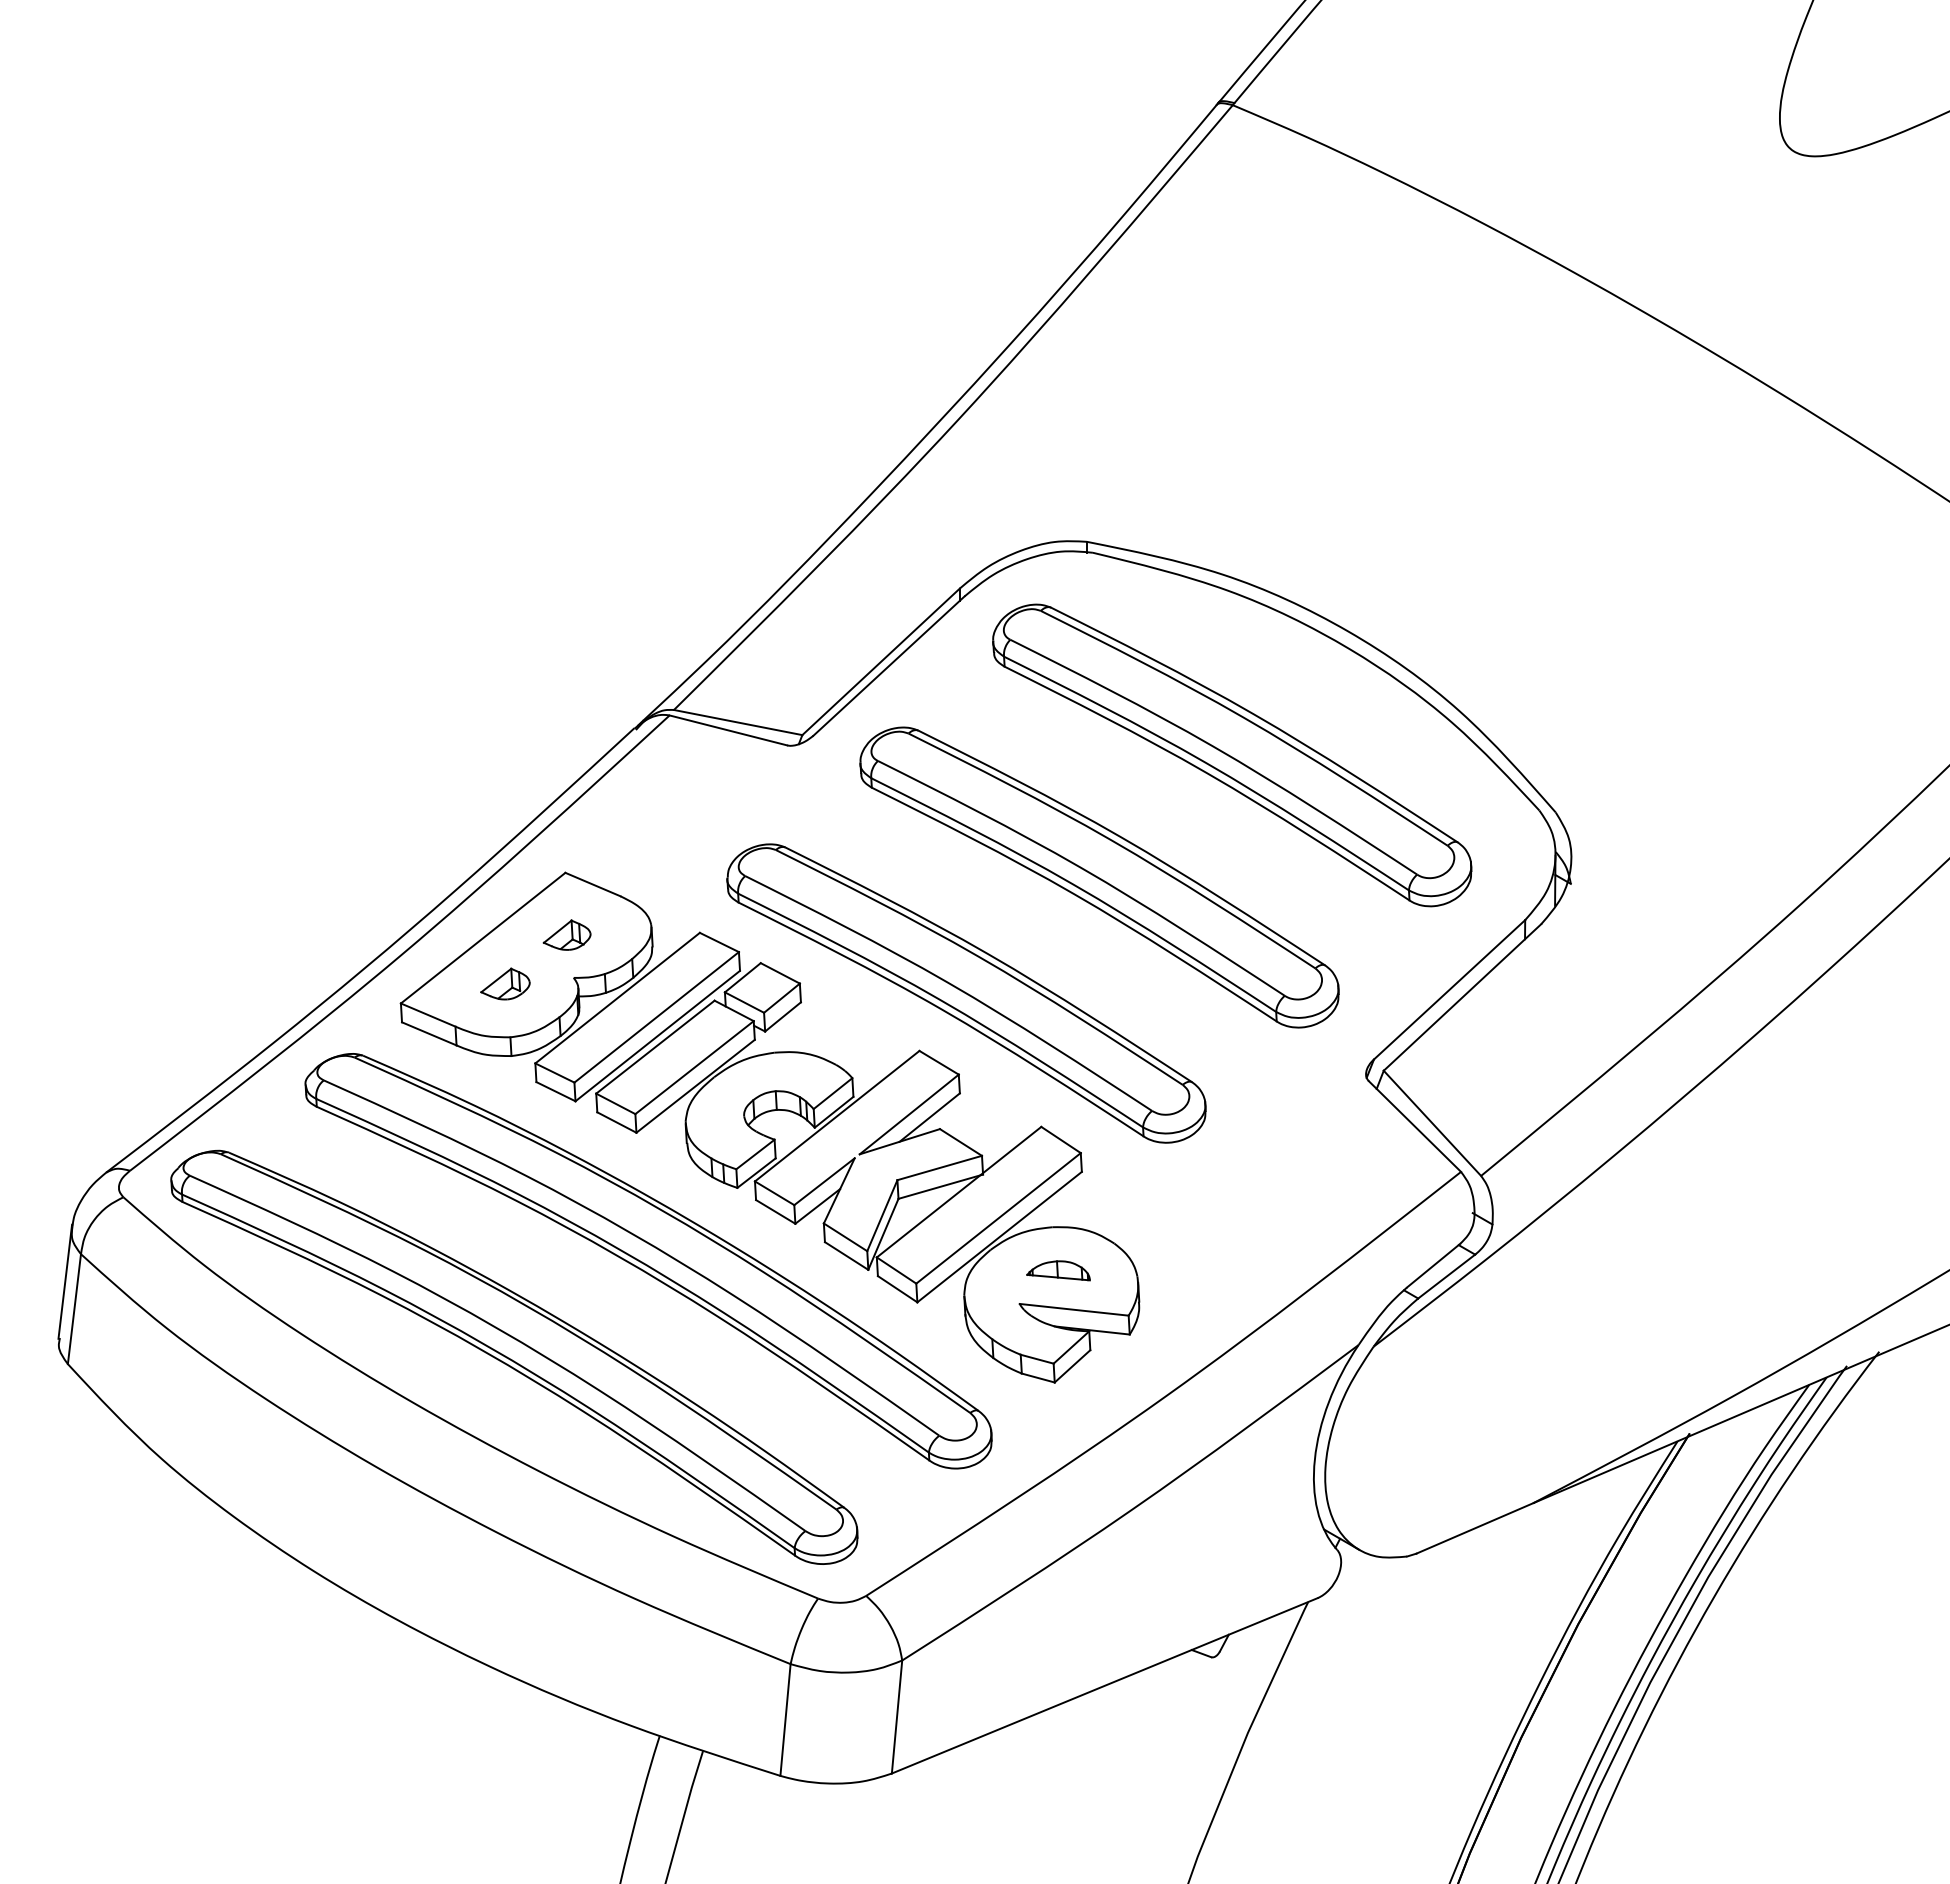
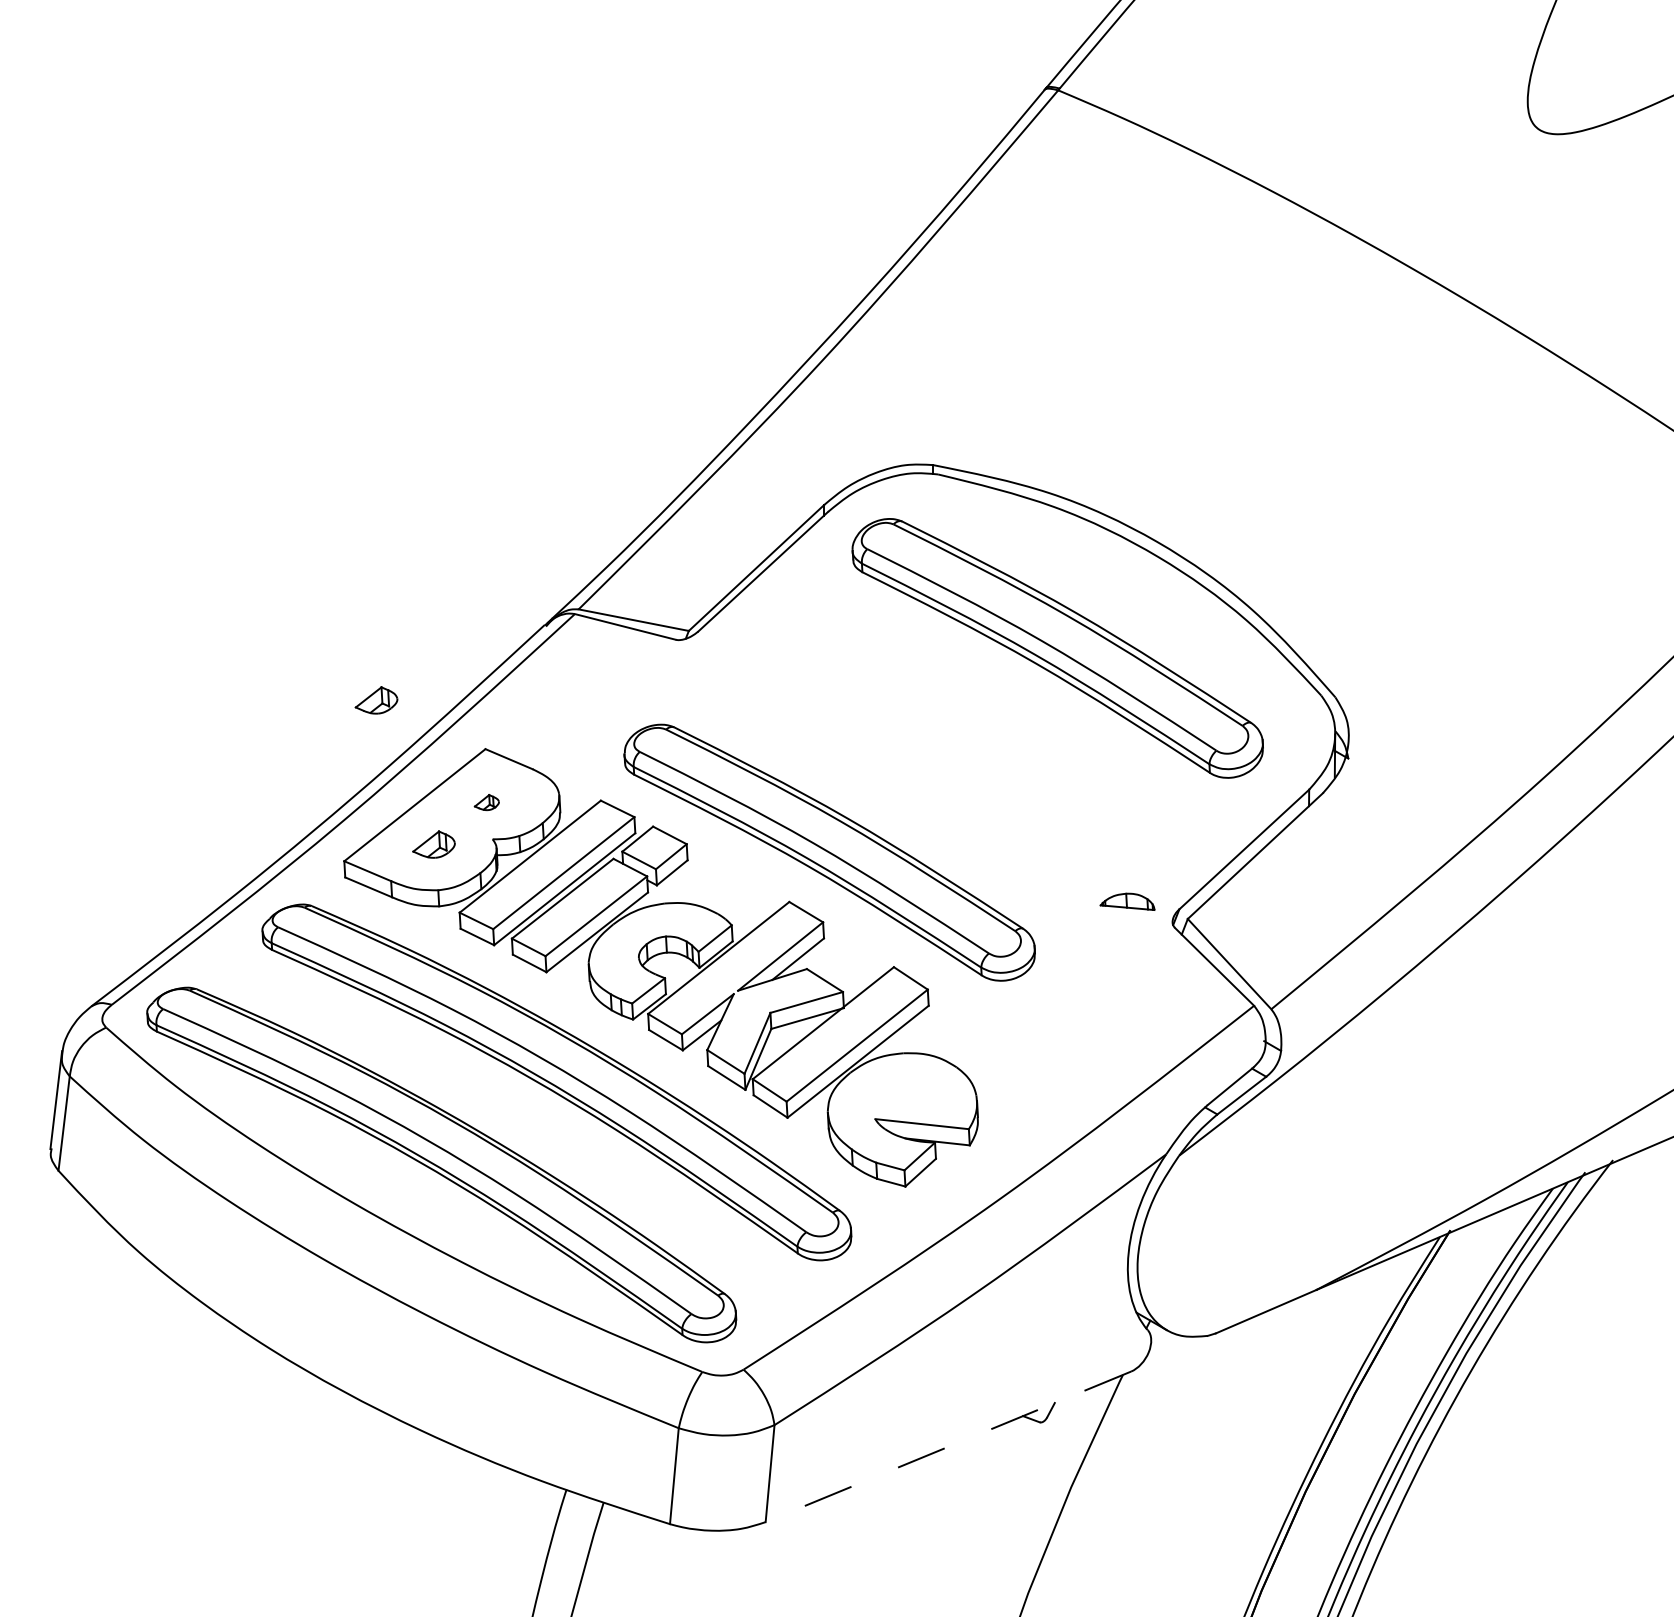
part: (438, 815) -> (376, 699), added
part: (1099, 877) -> (943, 753), removed
part: (566, 934) -> (486, 802), size x0.6
part: (1058, 1270) -> (1127, 901), moved
line: (1104, 1686) -> (948, 1447), solid -> dashed

